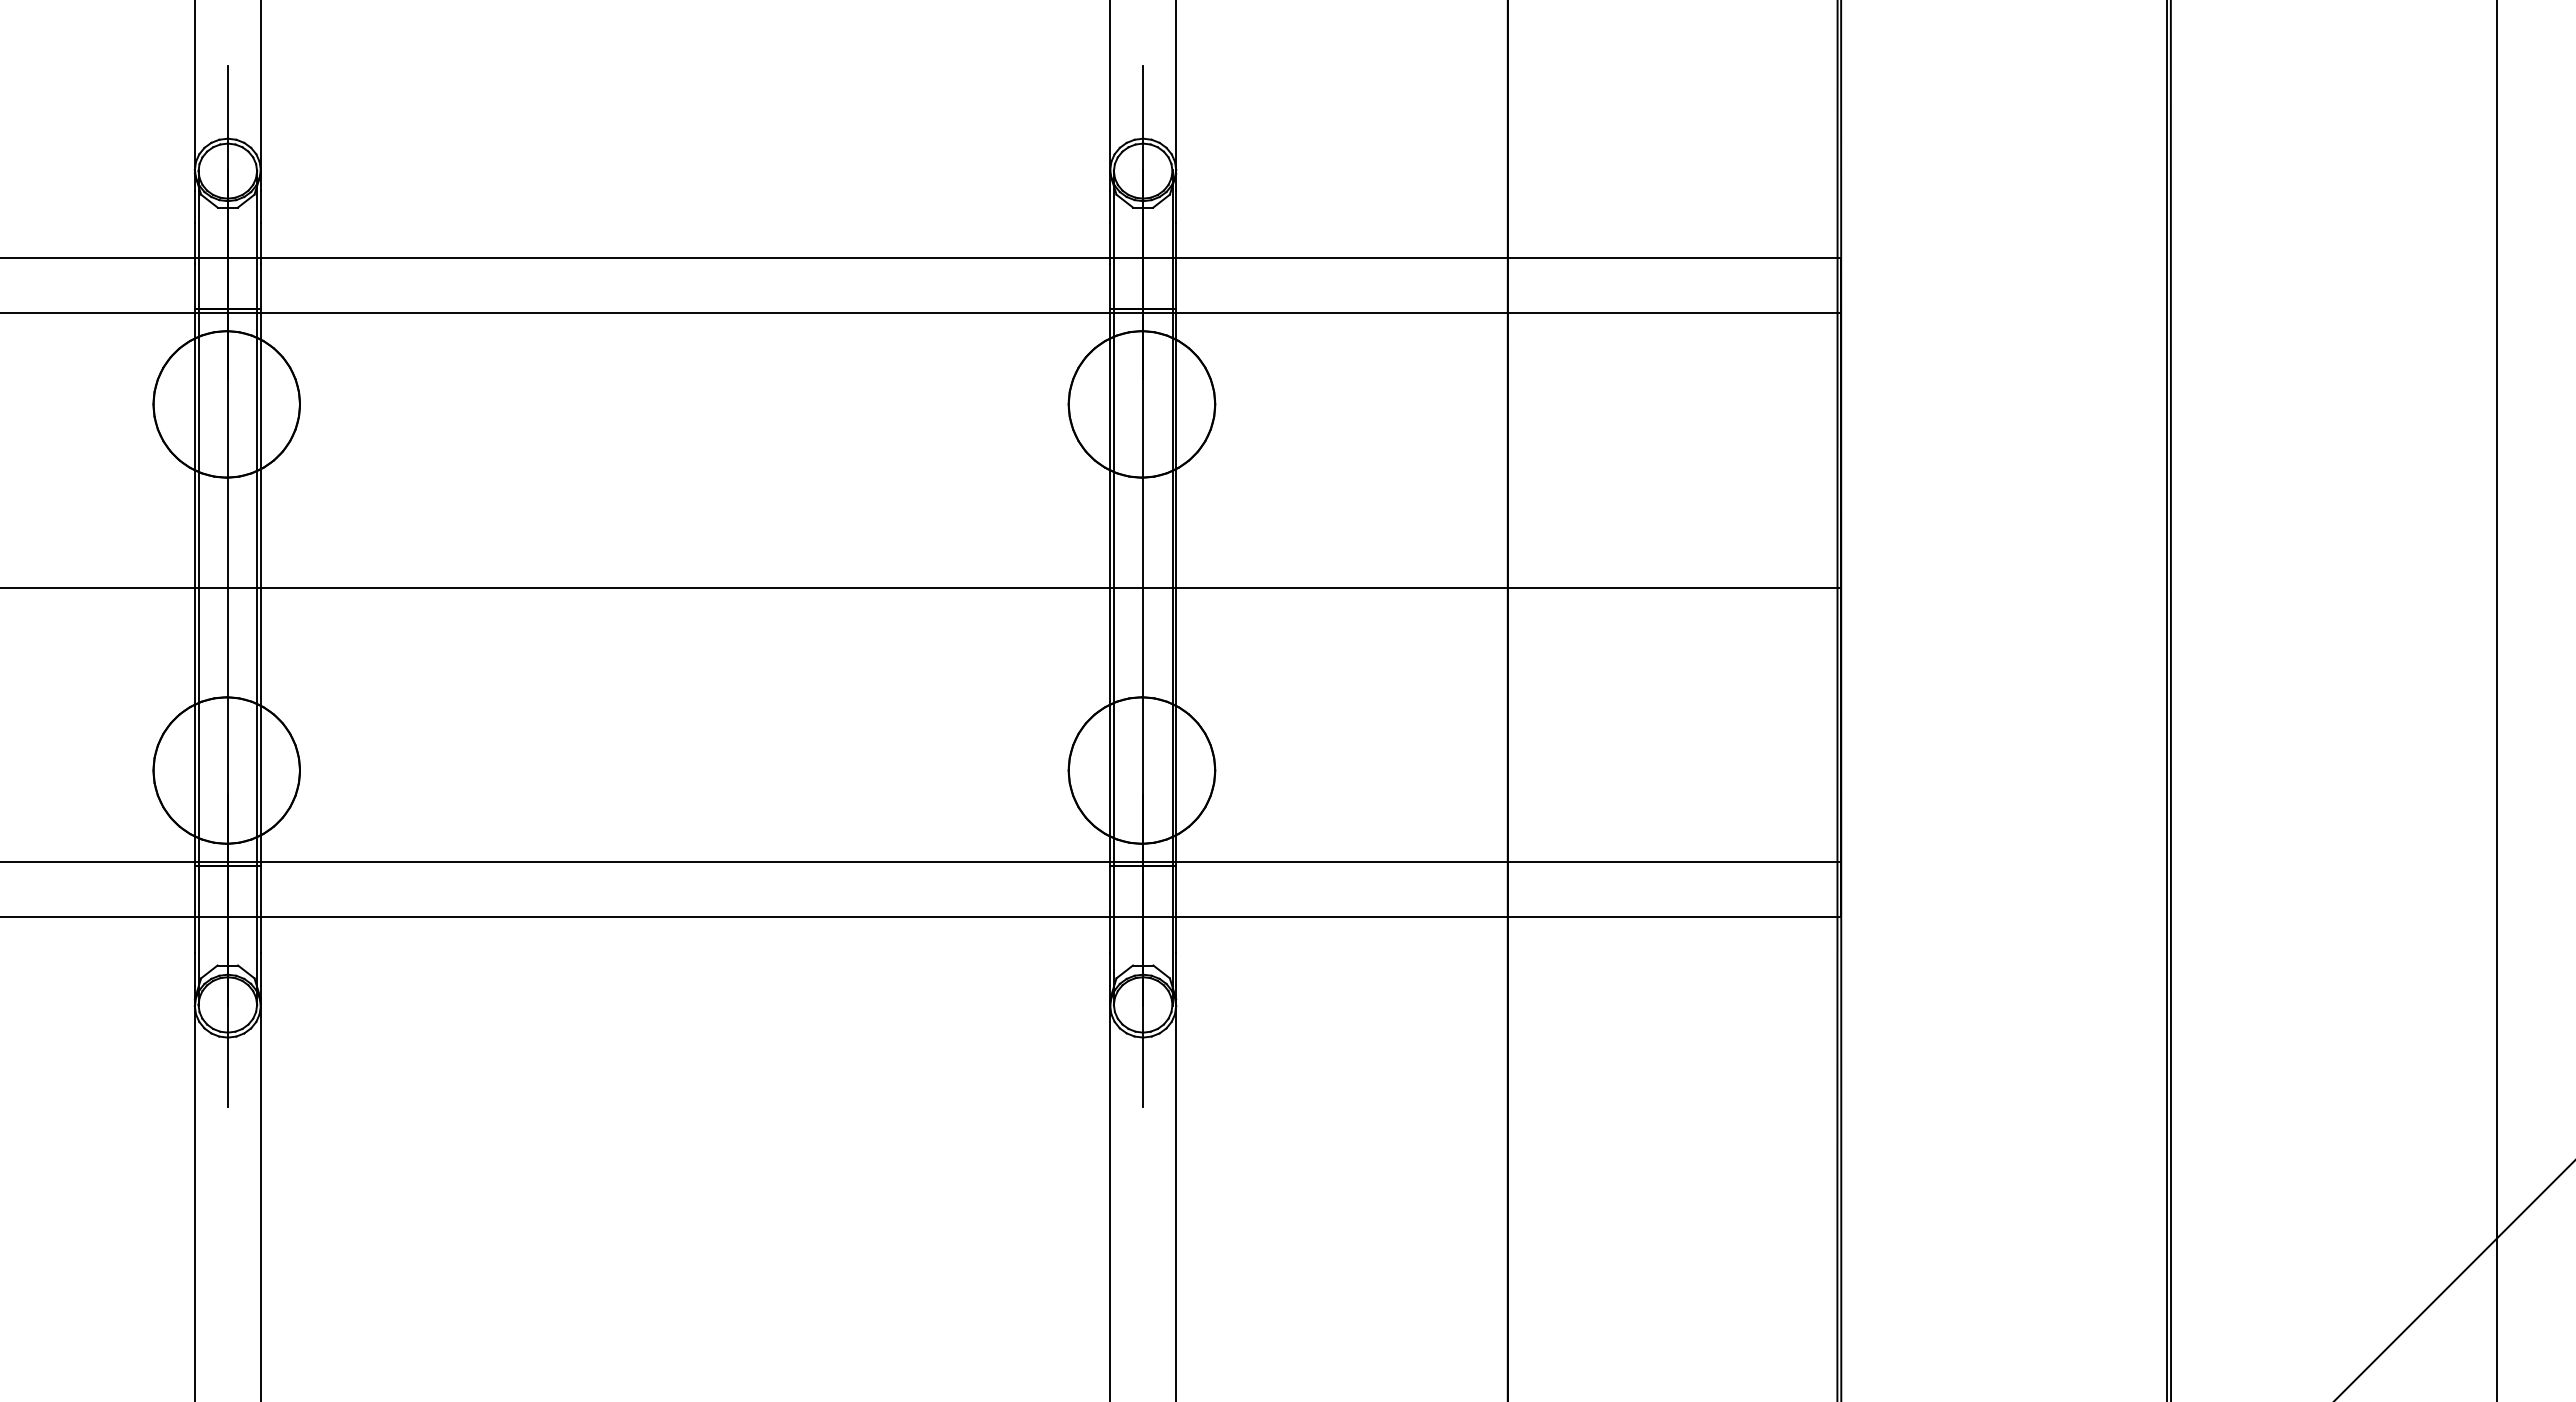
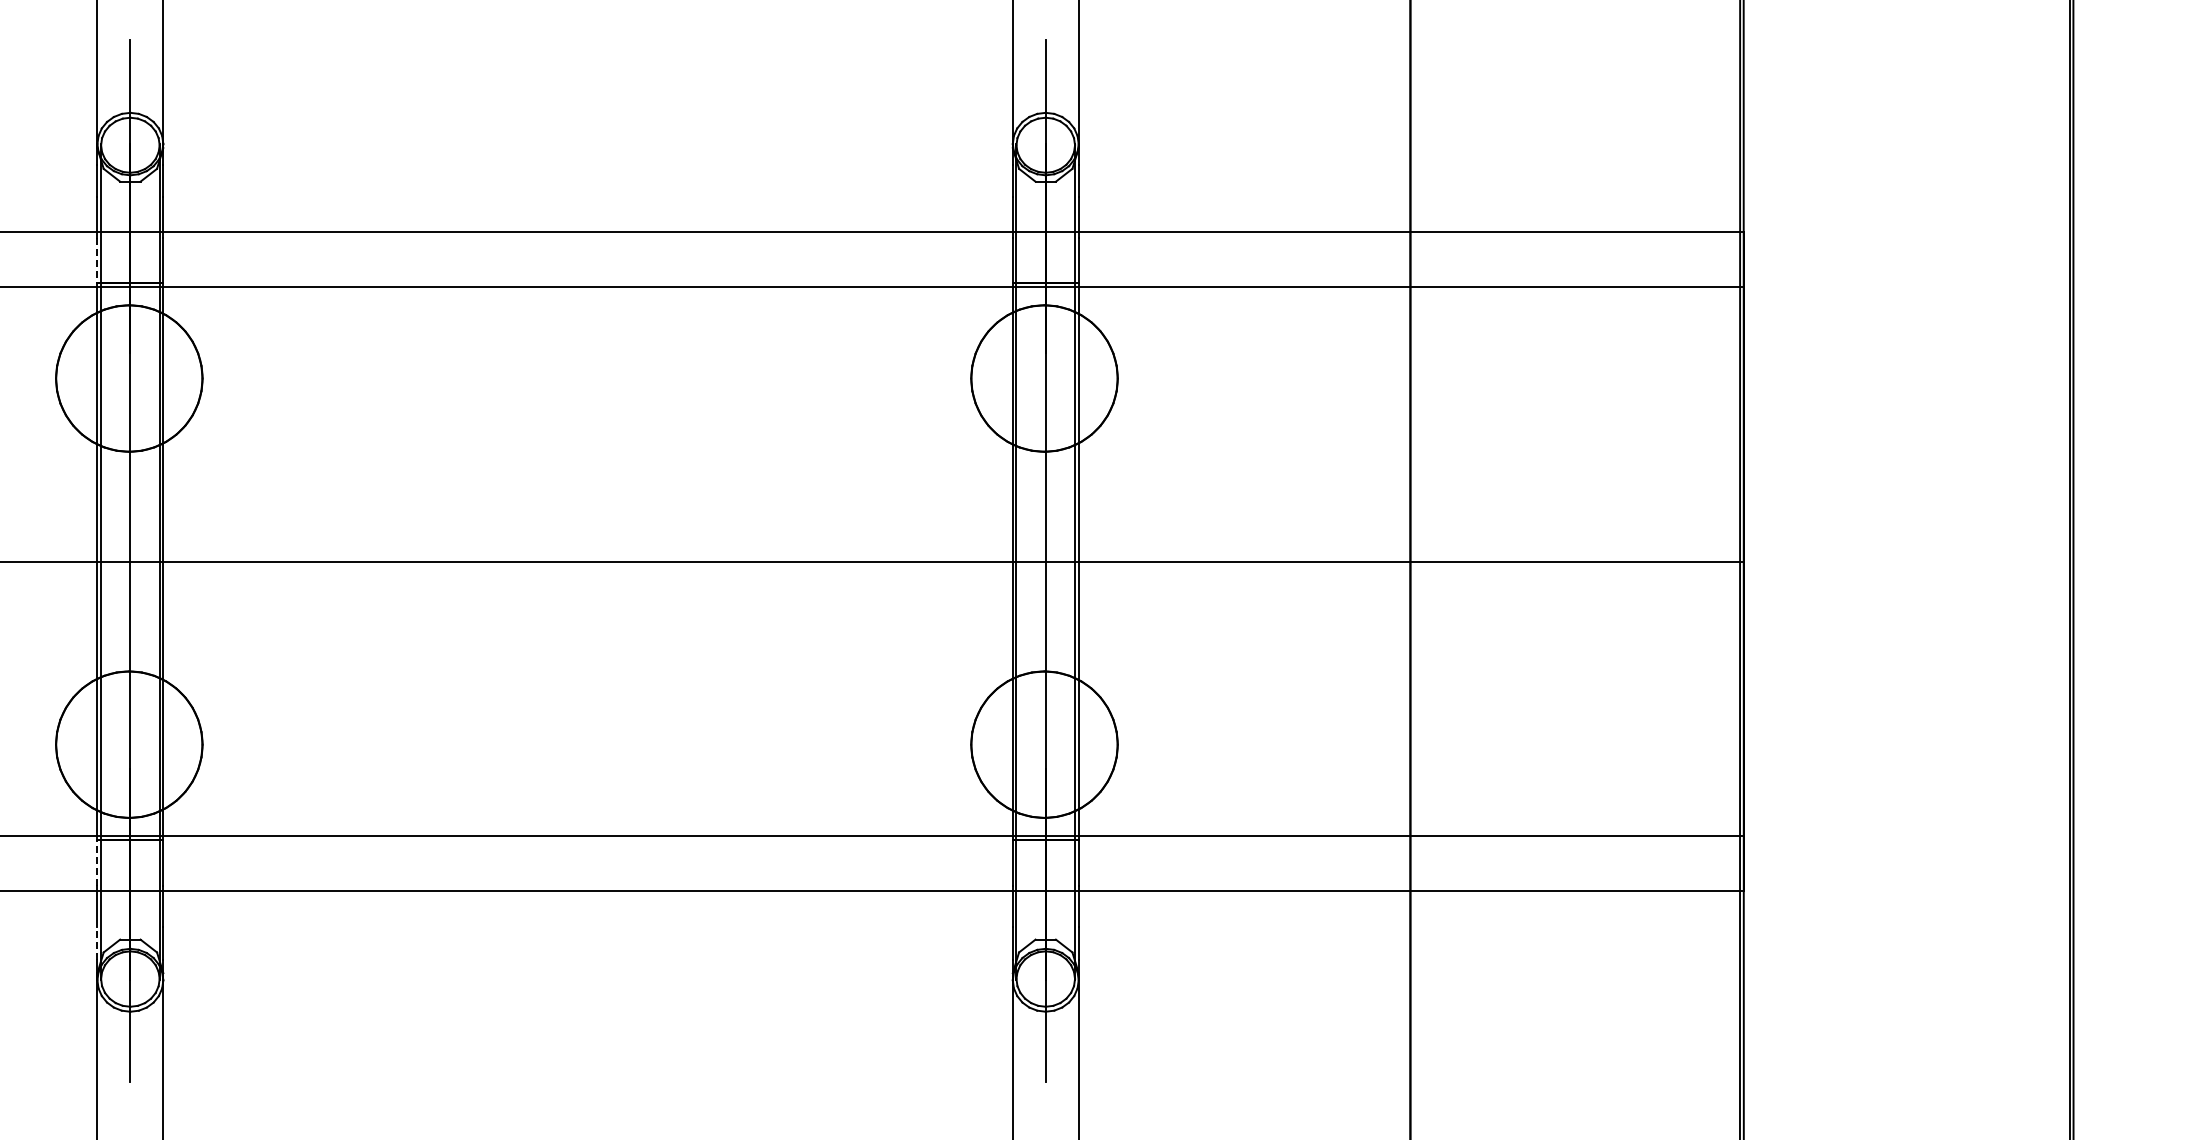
line: (194, 286) -> (97, 260), solid -> dashed
line: (194, 889) -> (97, 863), solid -> dashed
line: (194, 968) -> (97, 942), solid -> dashed

